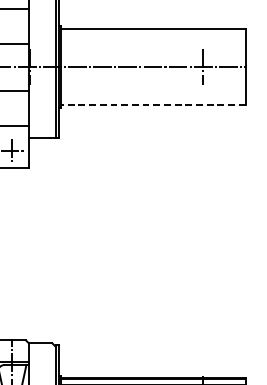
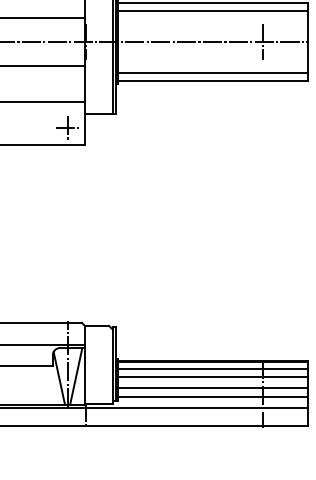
line: (153, 36) -> (212, 10), added
line: (153, 97) -> (212, 73), added
line: (153, 105) -> (212, 81), dashed -> solid

